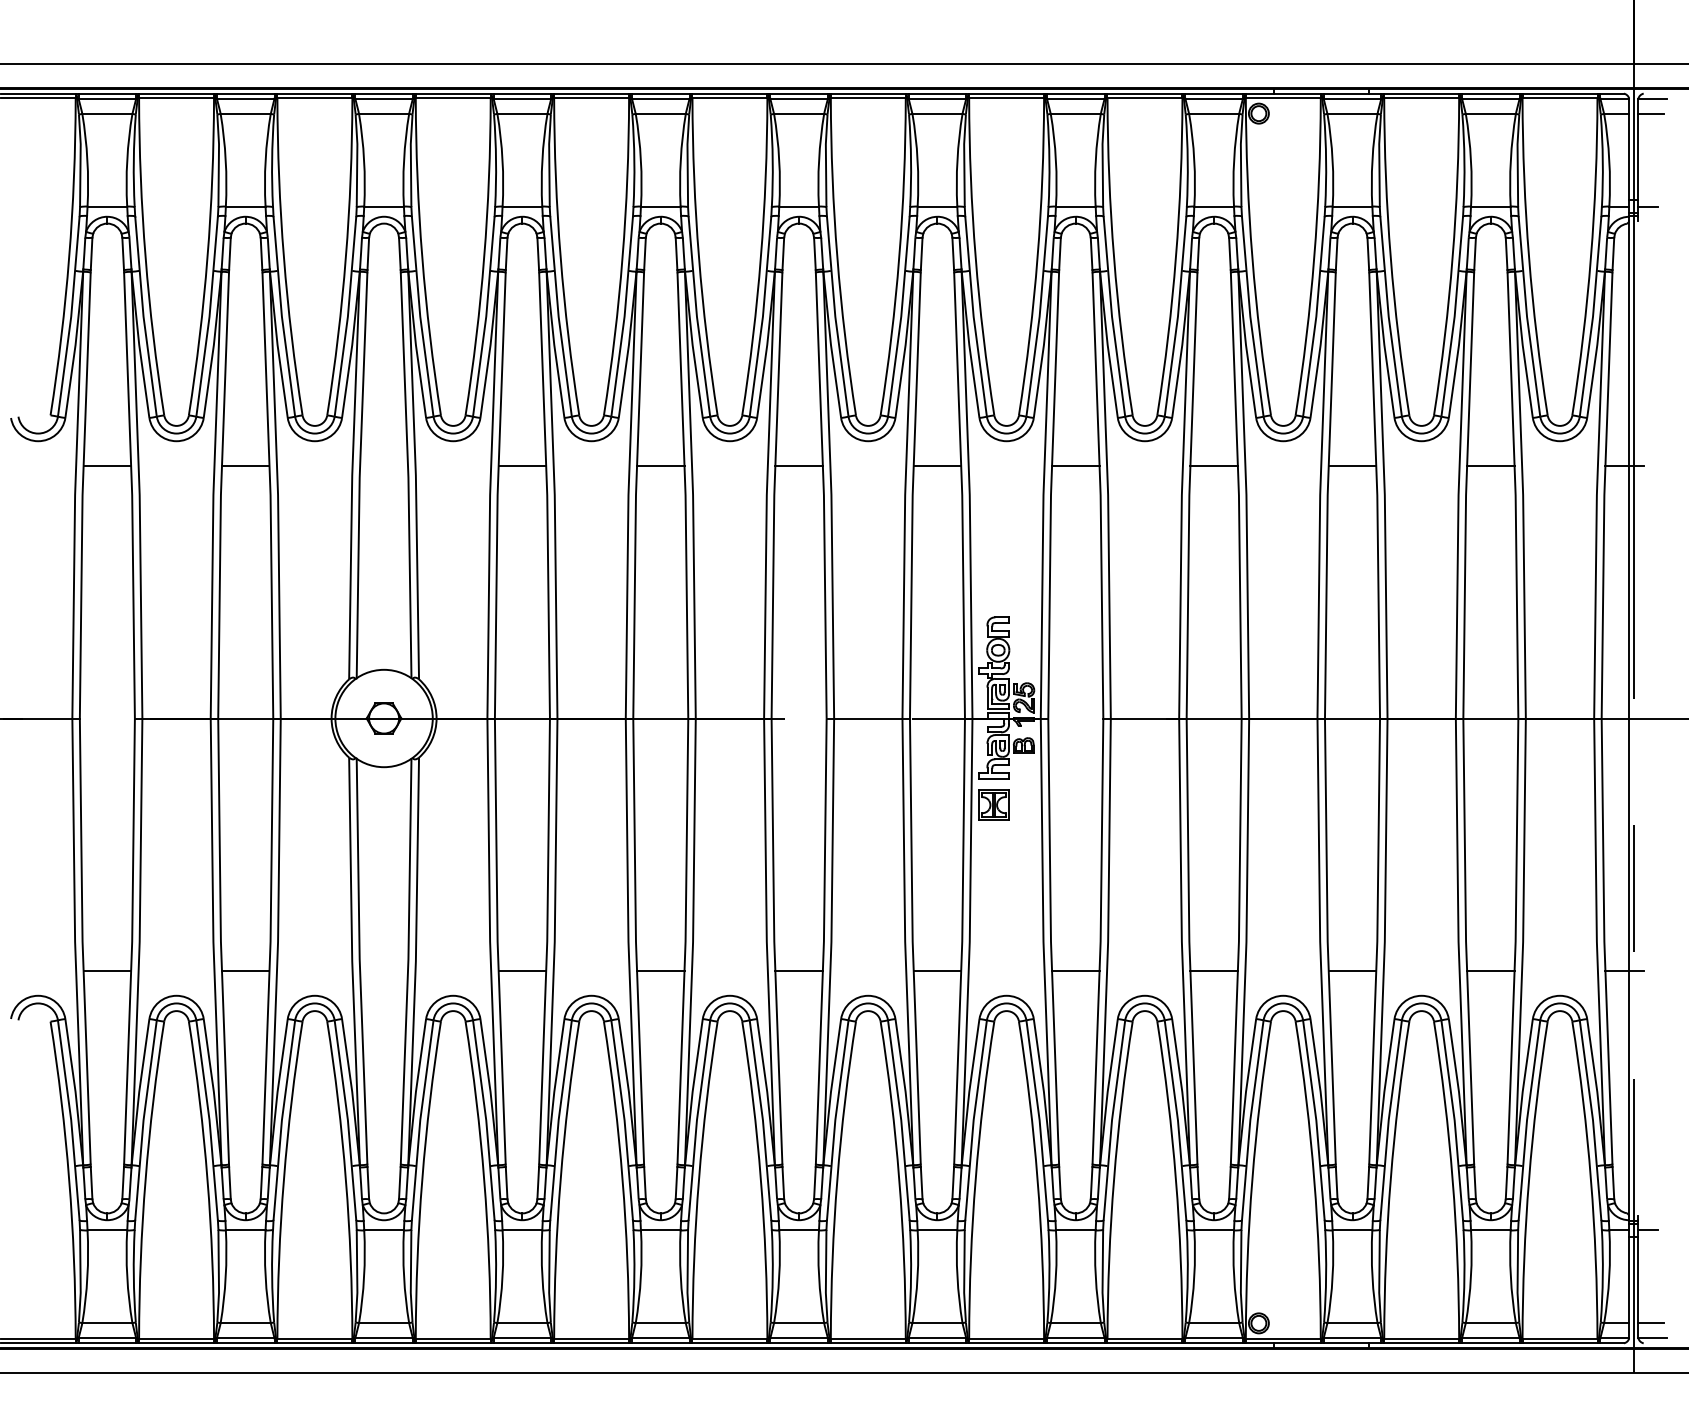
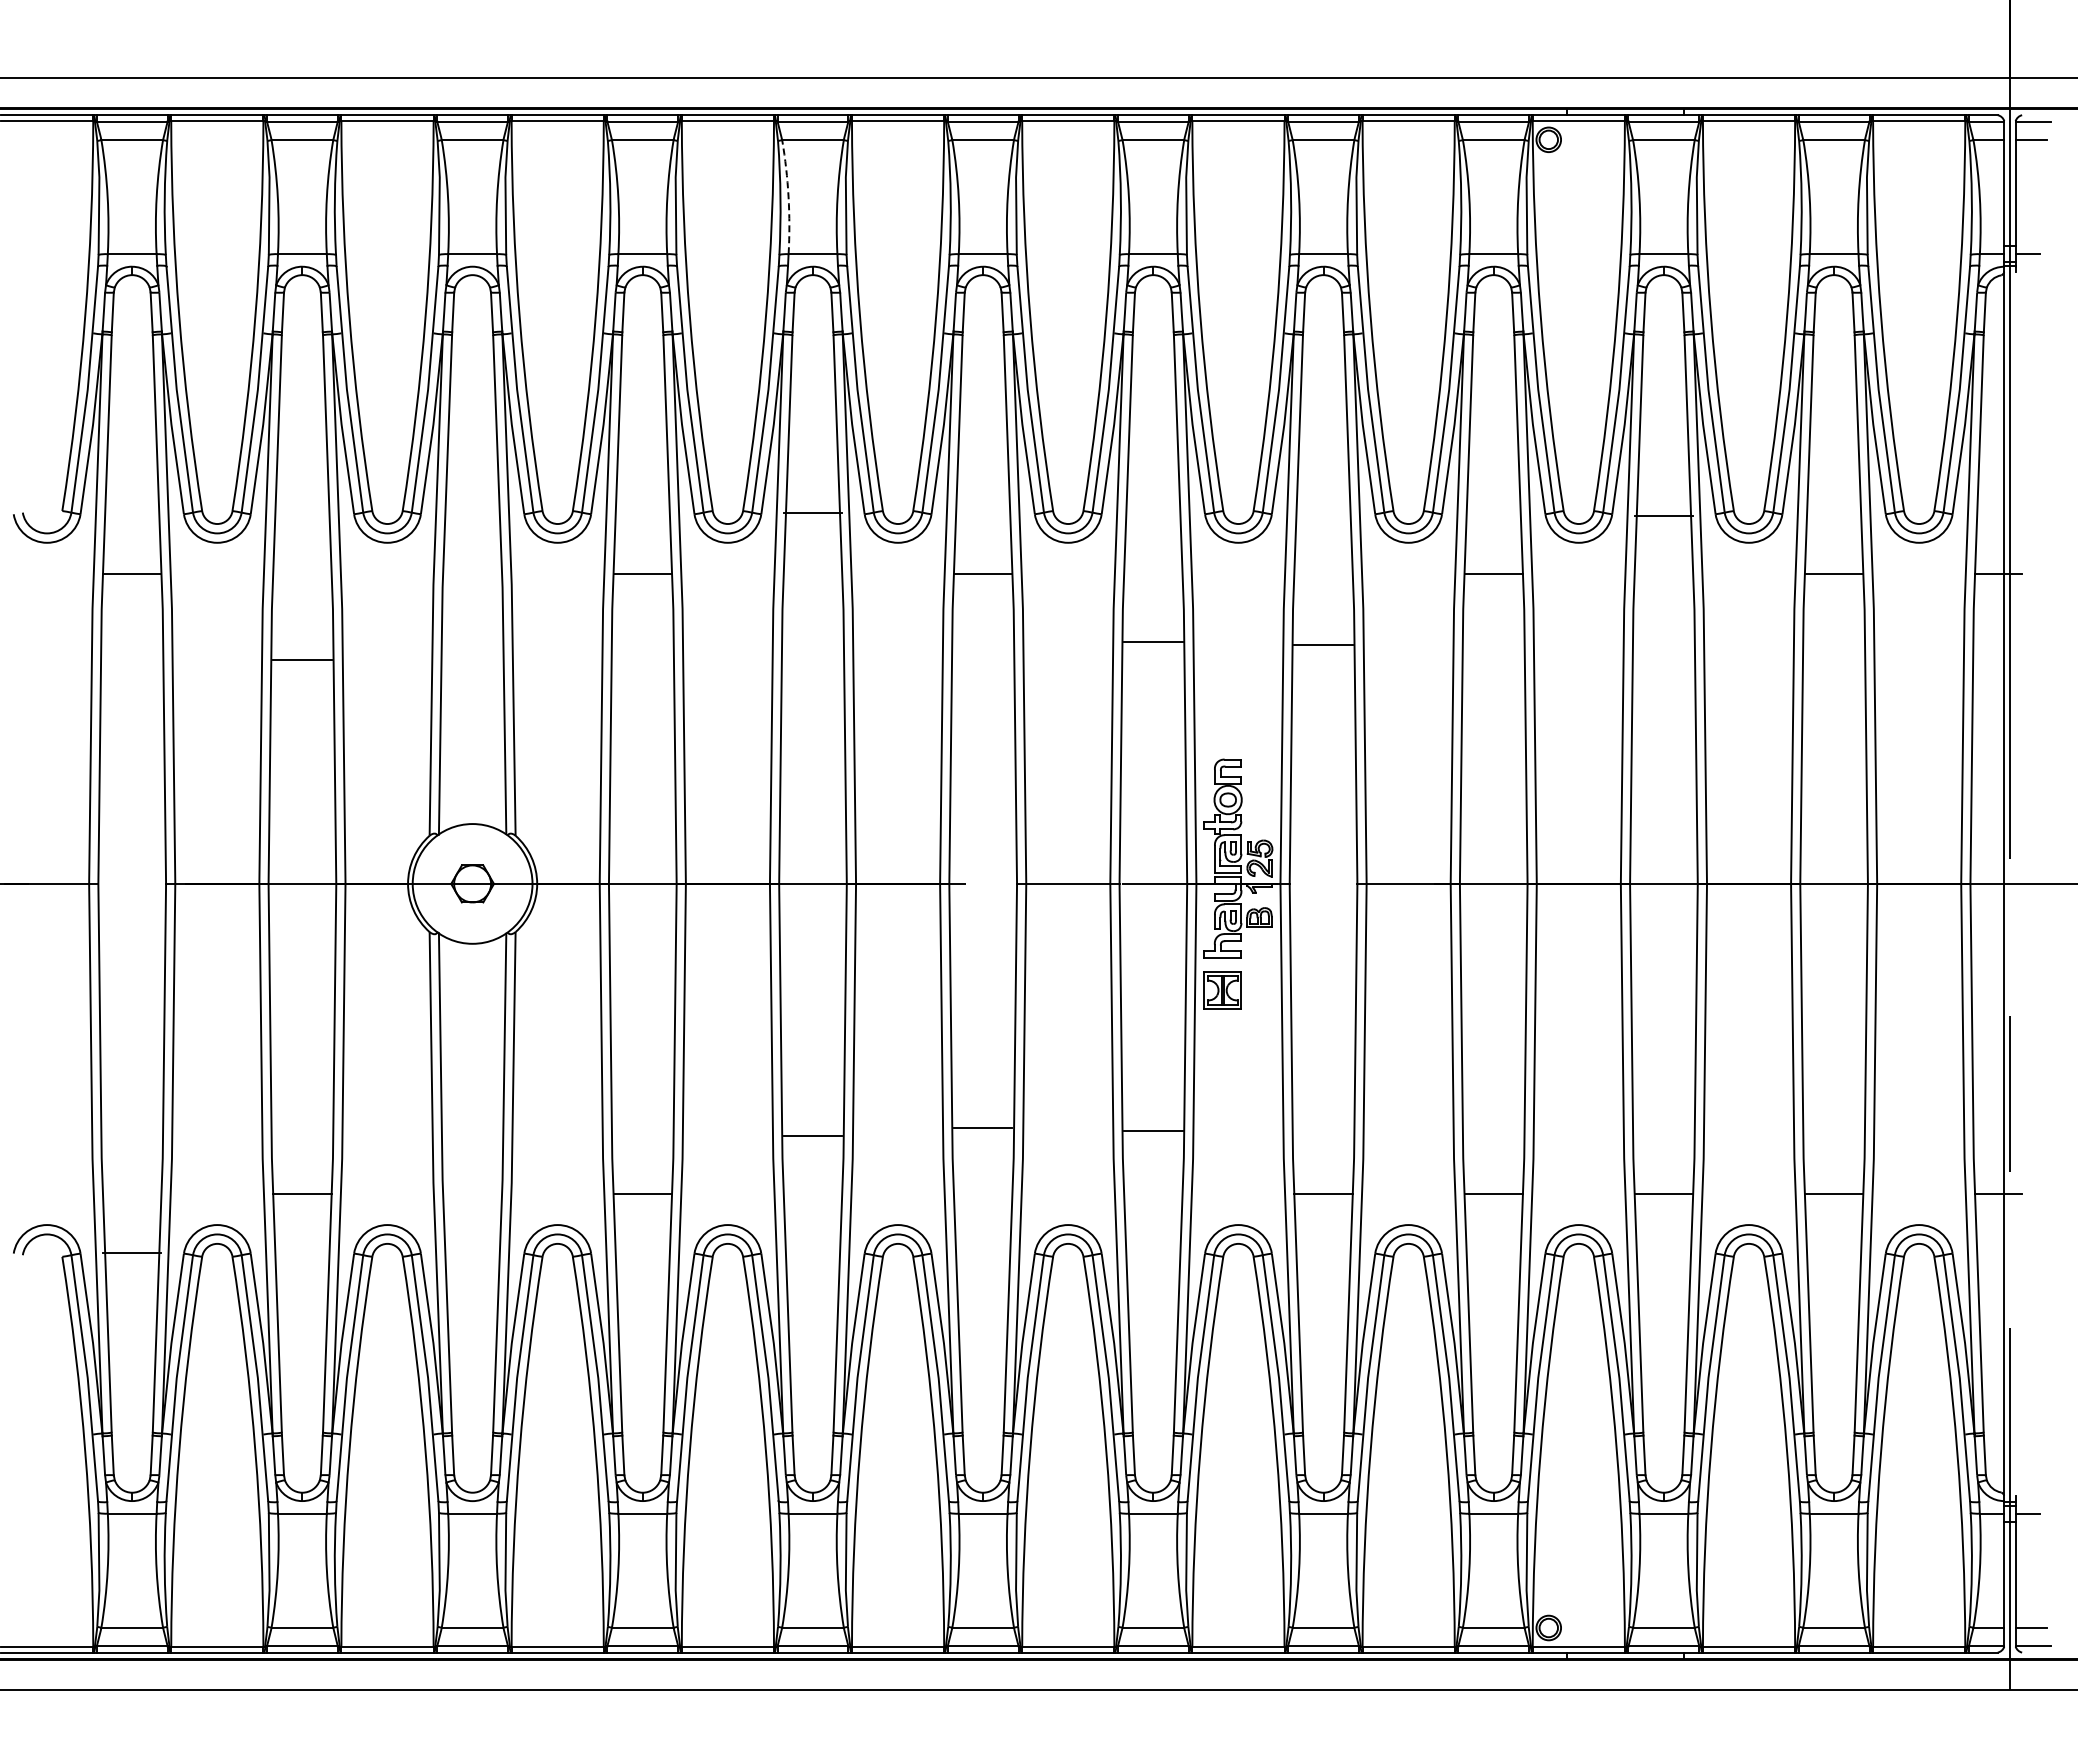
arc: (640, 159) -> (788, 196), solid -> dashed
line: (245, 466) -> (302, 659), moved
line: (660, 466) -> (812, 512), moved
line: (937, 466) -> (1153, 641), moved
line: (1075, 466) -> (1323, 644), moved
line: (1352, 466) -> (1663, 515), moved
line: (107, 970) -> (132, 1253), moved
line: (660, 970) -> (812, 1136), moved
line: (798, 970) -> (982, 1128), moved
line: (937, 970) -> (1153, 1131), moved

